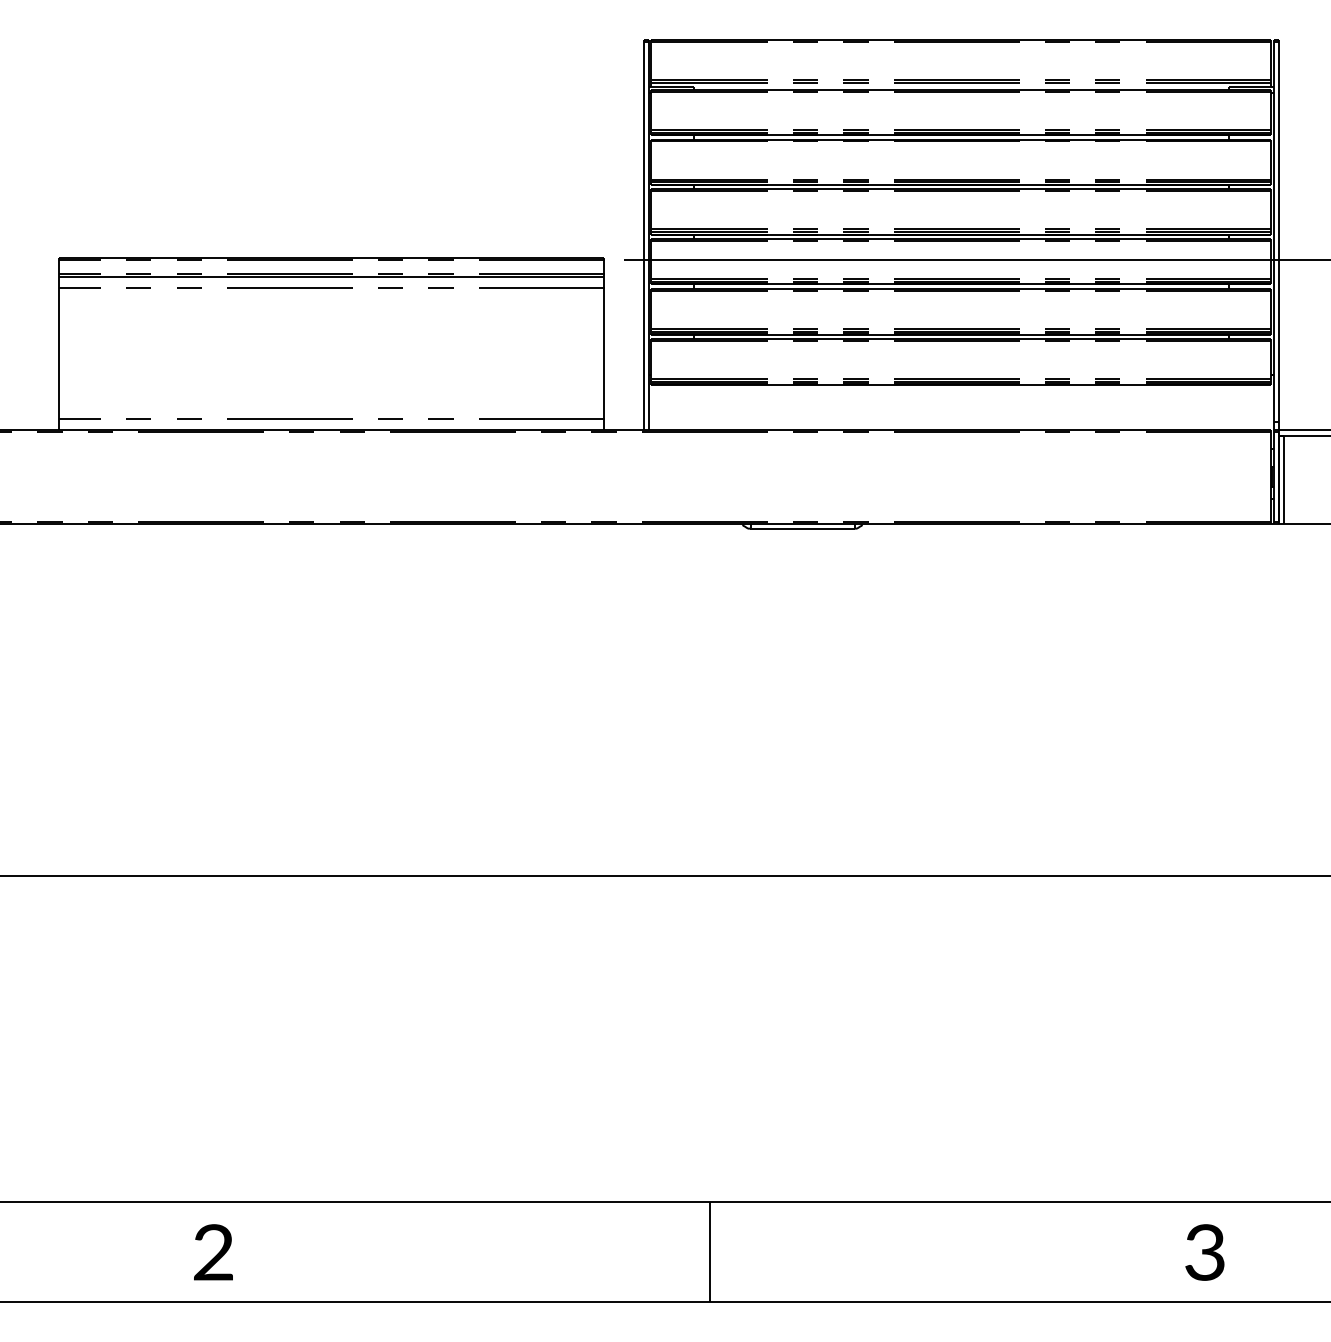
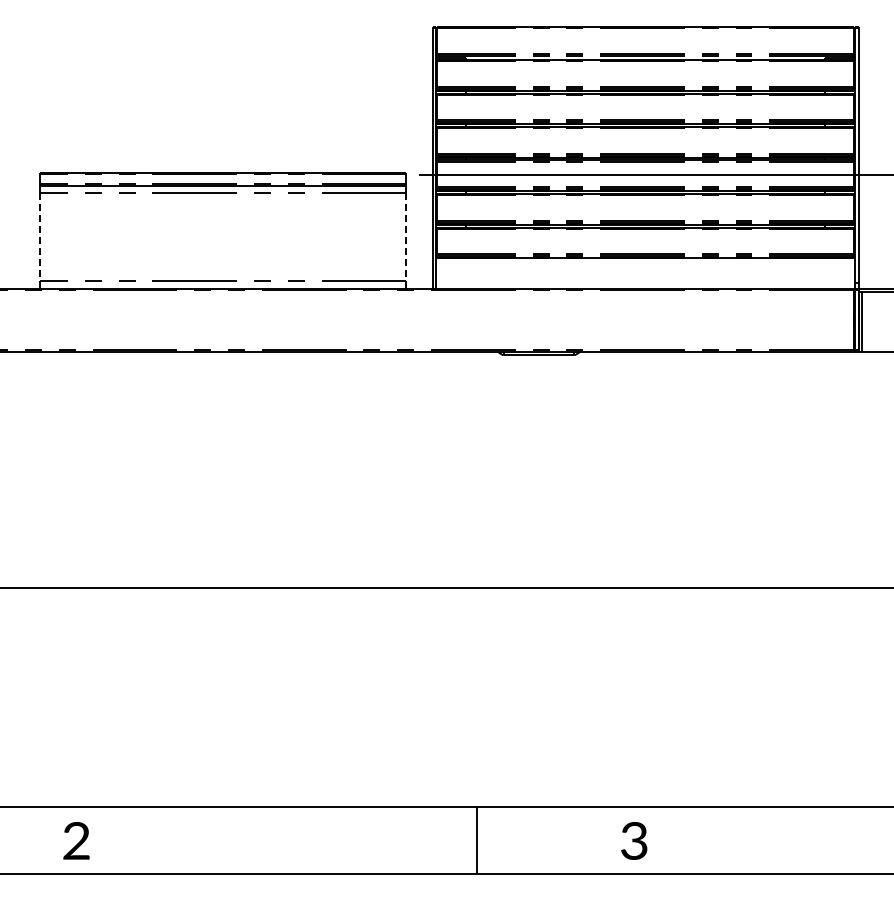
line: (58, 353) -> (39, 237), solid -> dashed
line: (603, 353) -> (405, 237), solid -> dashed
text: (213, 1251) -> (76, 840), moved
text: (1205, 1251) -> (634, 840), moved

